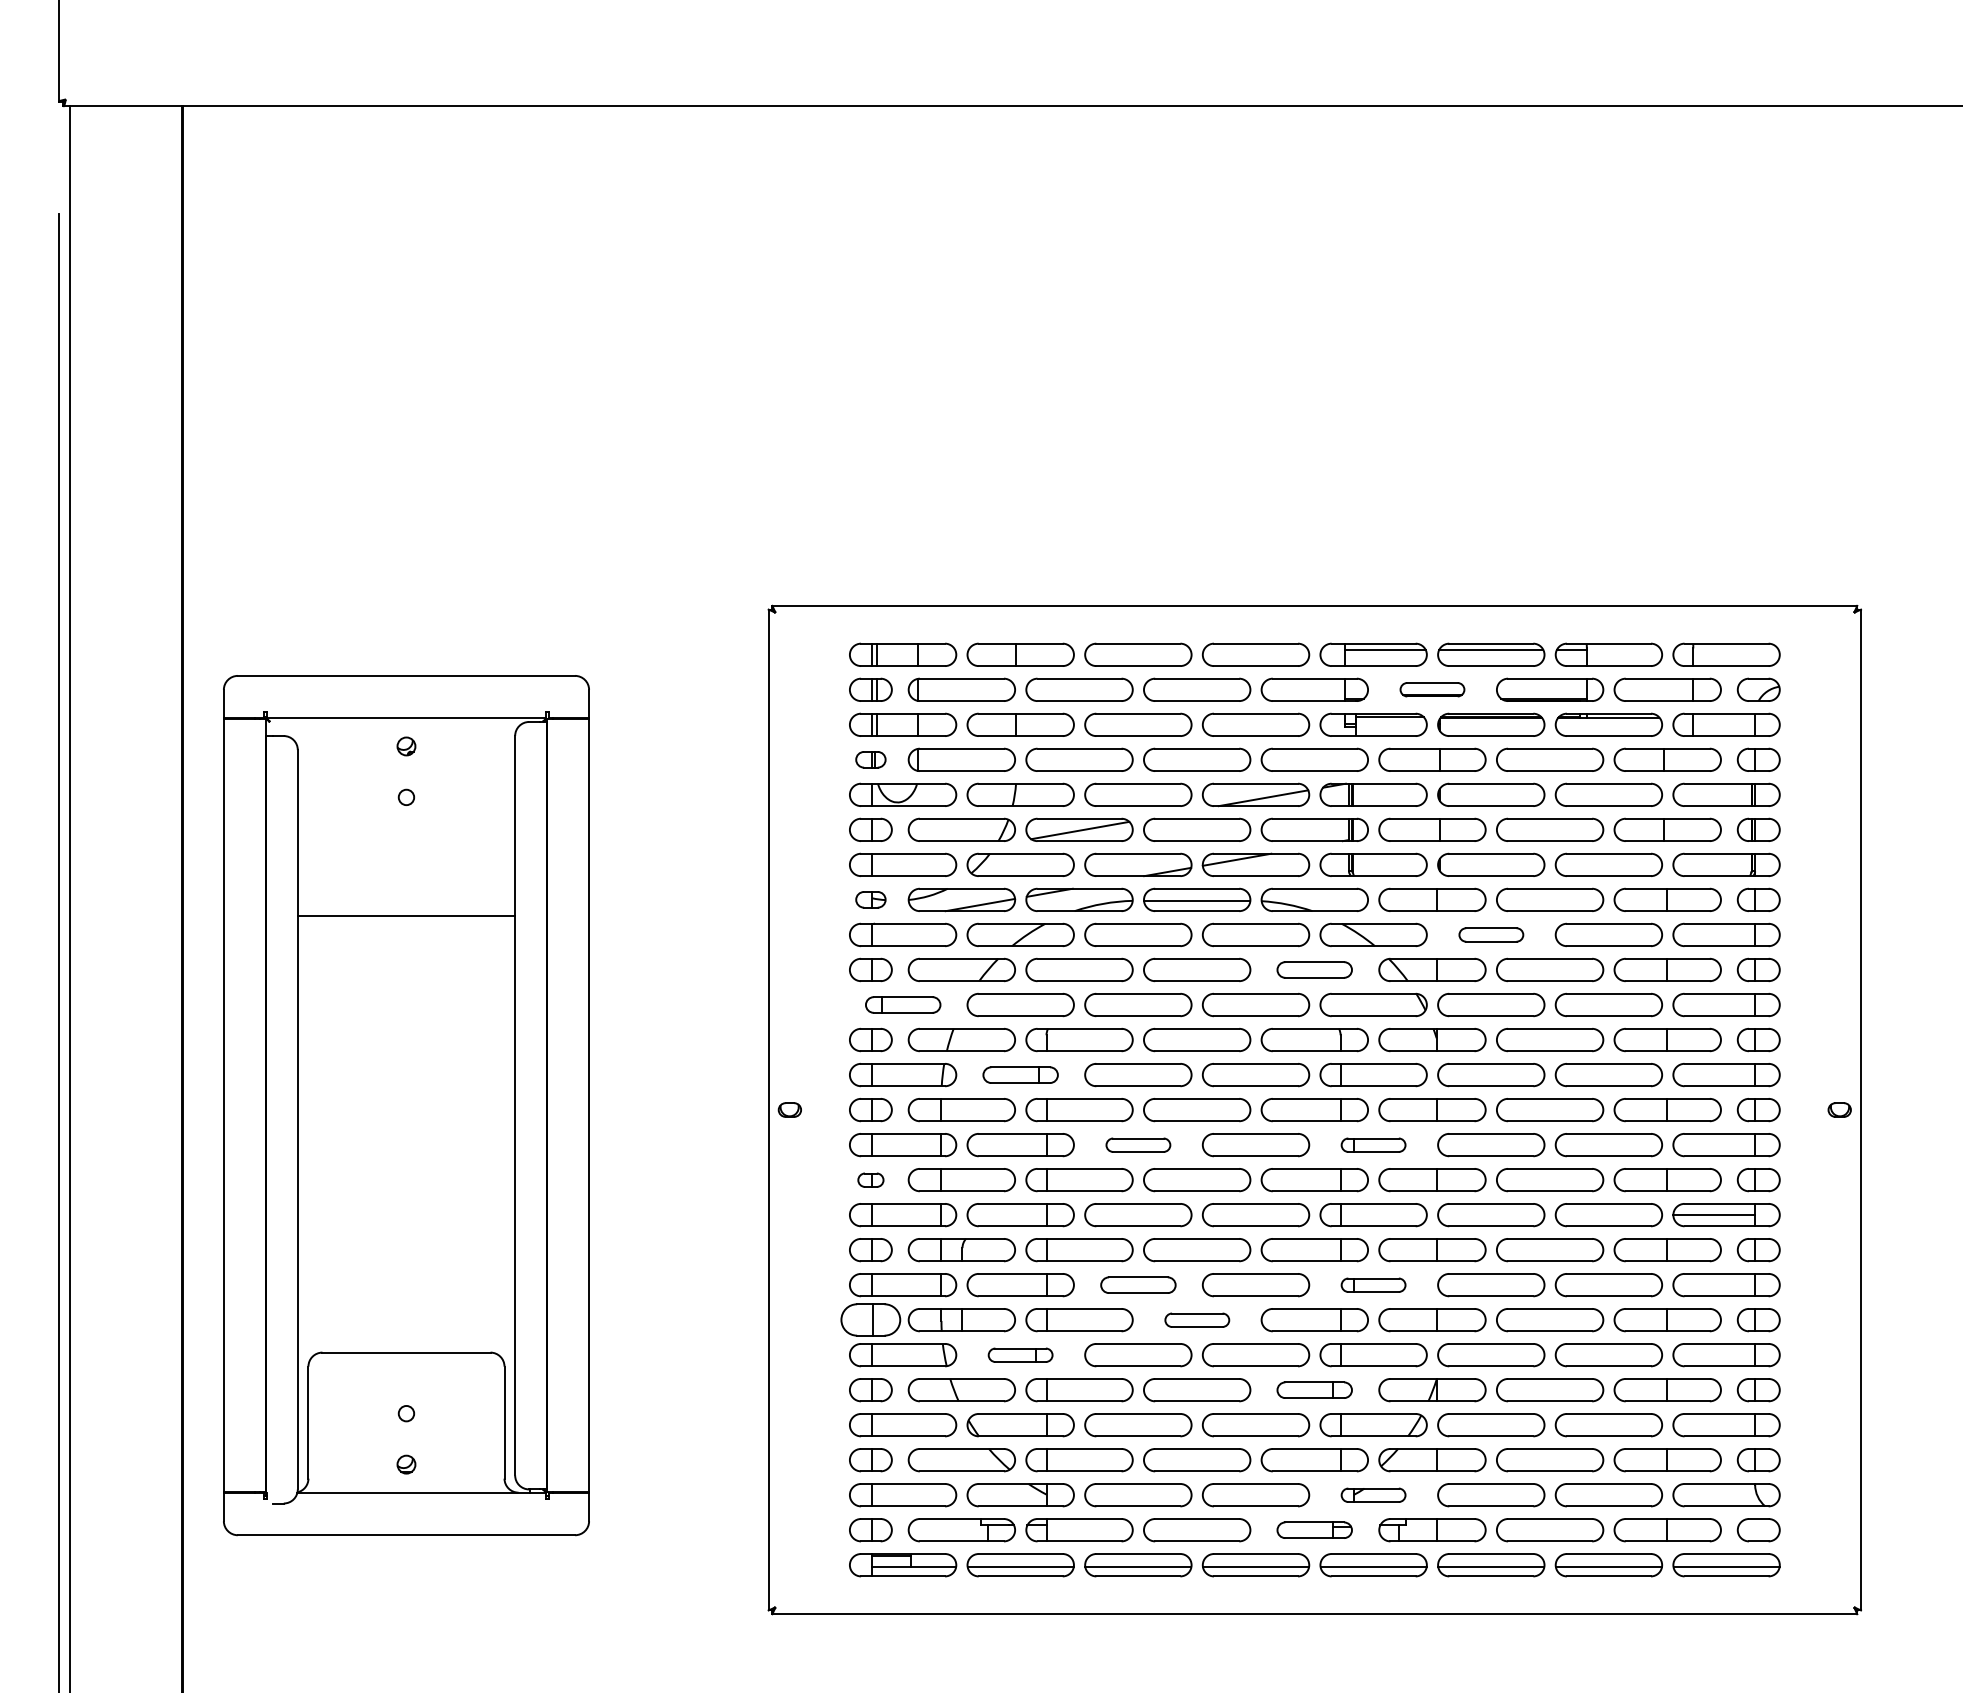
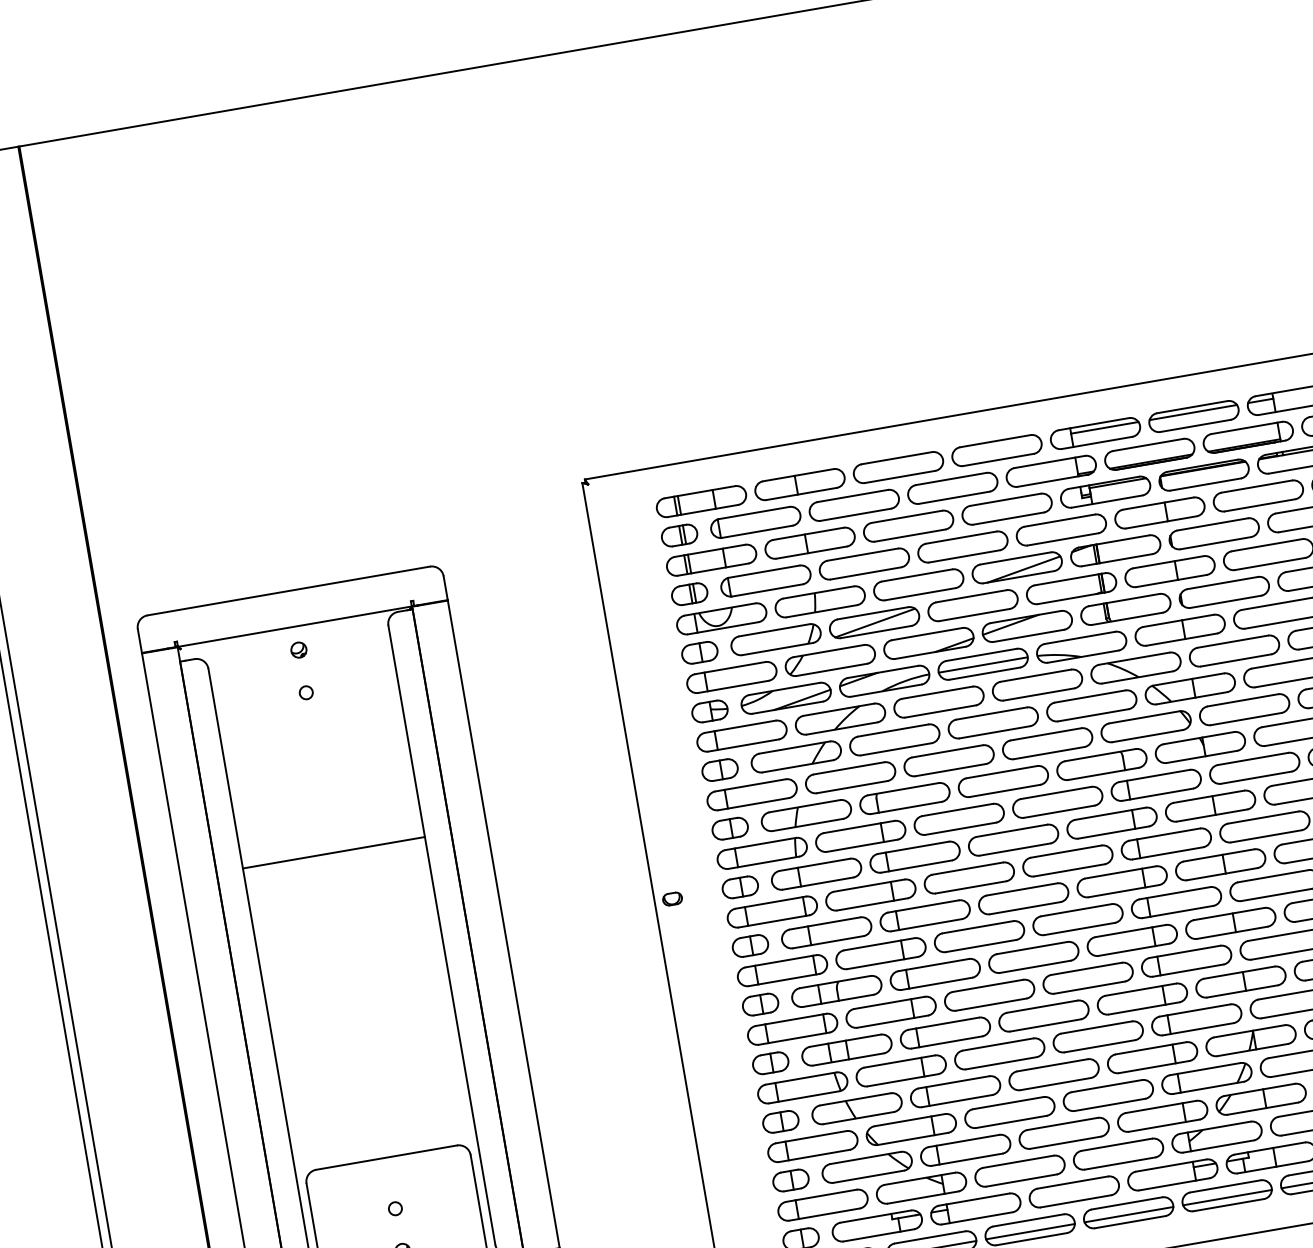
part: (1432, 689) -> (1149, 454), size x1.67
part: (870, 759) -> (689, 593), size x1.43
part: (870, 899) -> (709, 711), size x1.43
line: (406, 916) -> (333, 852), moved
part: (1491, 934) -> (1234, 650), size x1.67
part: (1314, 969) -> (1091, 705), size x1.43
part: (903, 1004) -> (752, 794), size x1.43
part: (1020, 1075) -> (860, 836), size x1.43
part: (1138, 1145) -> (969, 878), size x1.67
part: (1373, 1145) -> (1166, 844), size x1.67
part: (870, 1180) -> (750, 946), size x1.67
part: (1138, 1285) -> (989, 995), size x1.43
part: (1373, 1285) -> (1186, 961), size x1.67
part: (870, 1320) -> (770, 1063), size x0.71
part: (1197, 1320) -> (1044, 1016), size x1.67
part: (1020, 1355) -> (901, 1071), size x1.67
part: (1314, 1390) -> (1152, 1058), size x1.43
part: (1373, 1495) -> (1216, 1137), size x1.67
part: (1314, 1530) -> (1172, 1175), size x1.43

